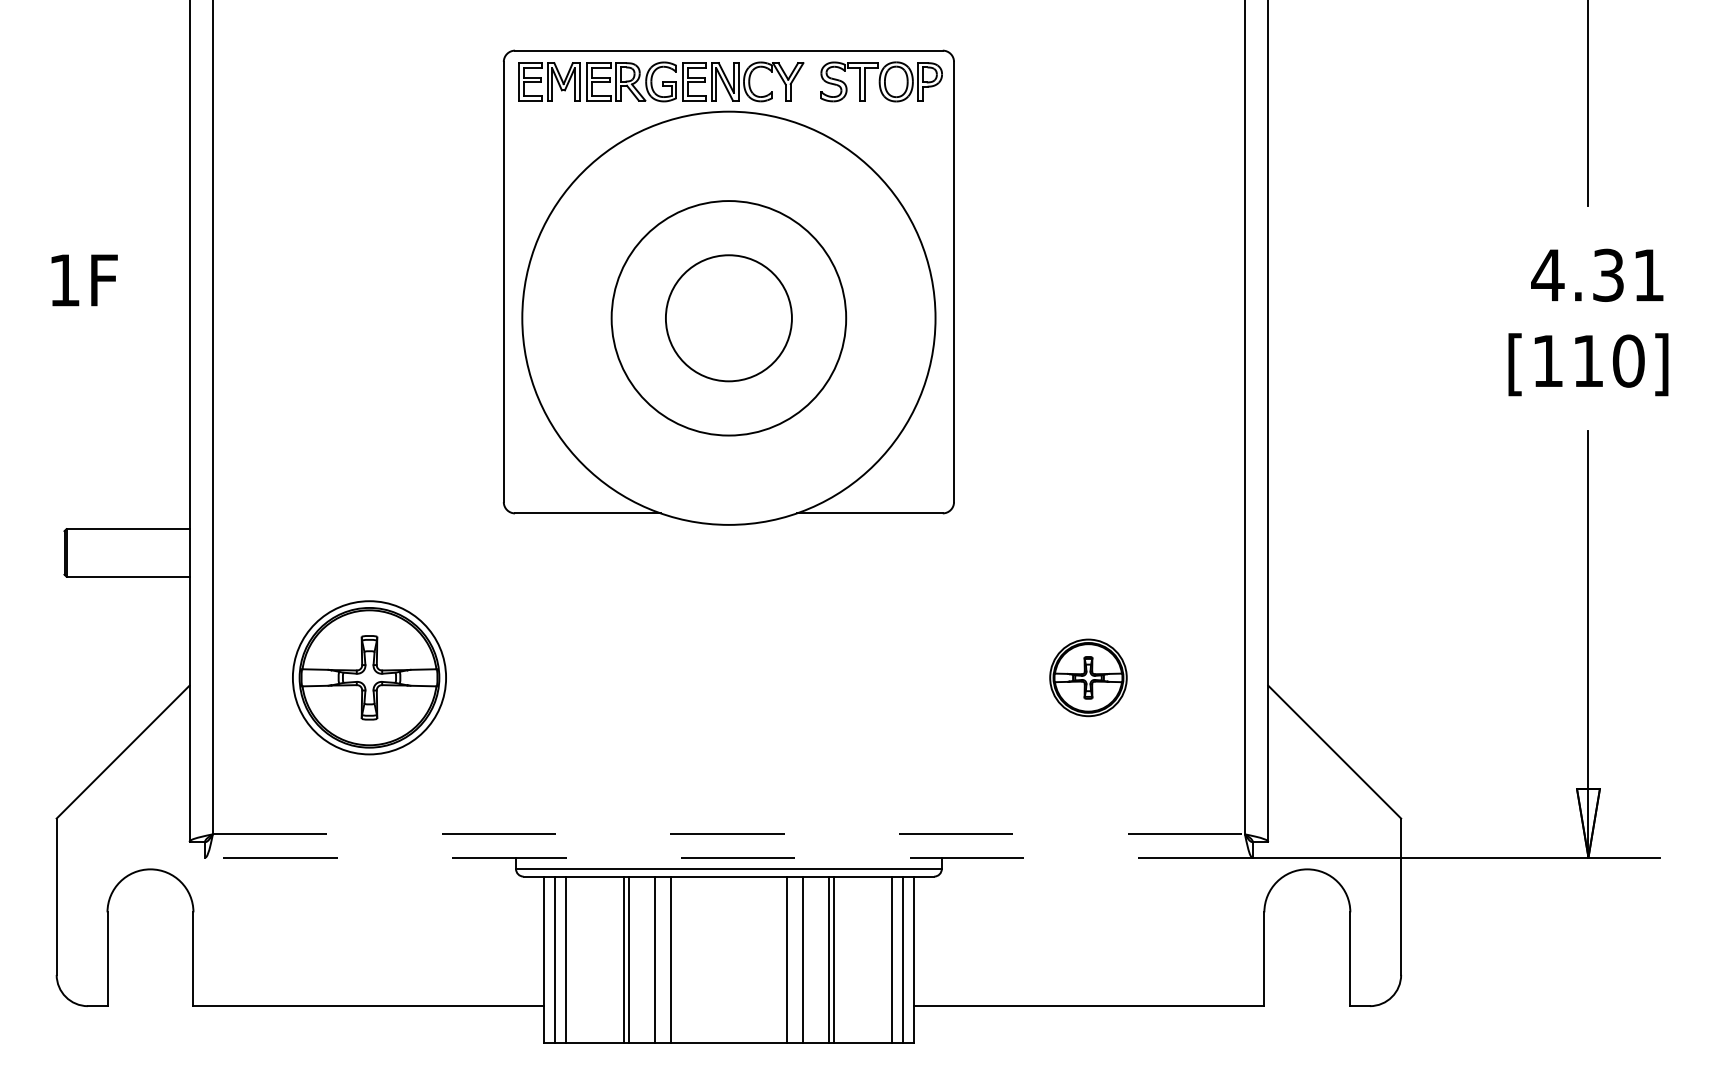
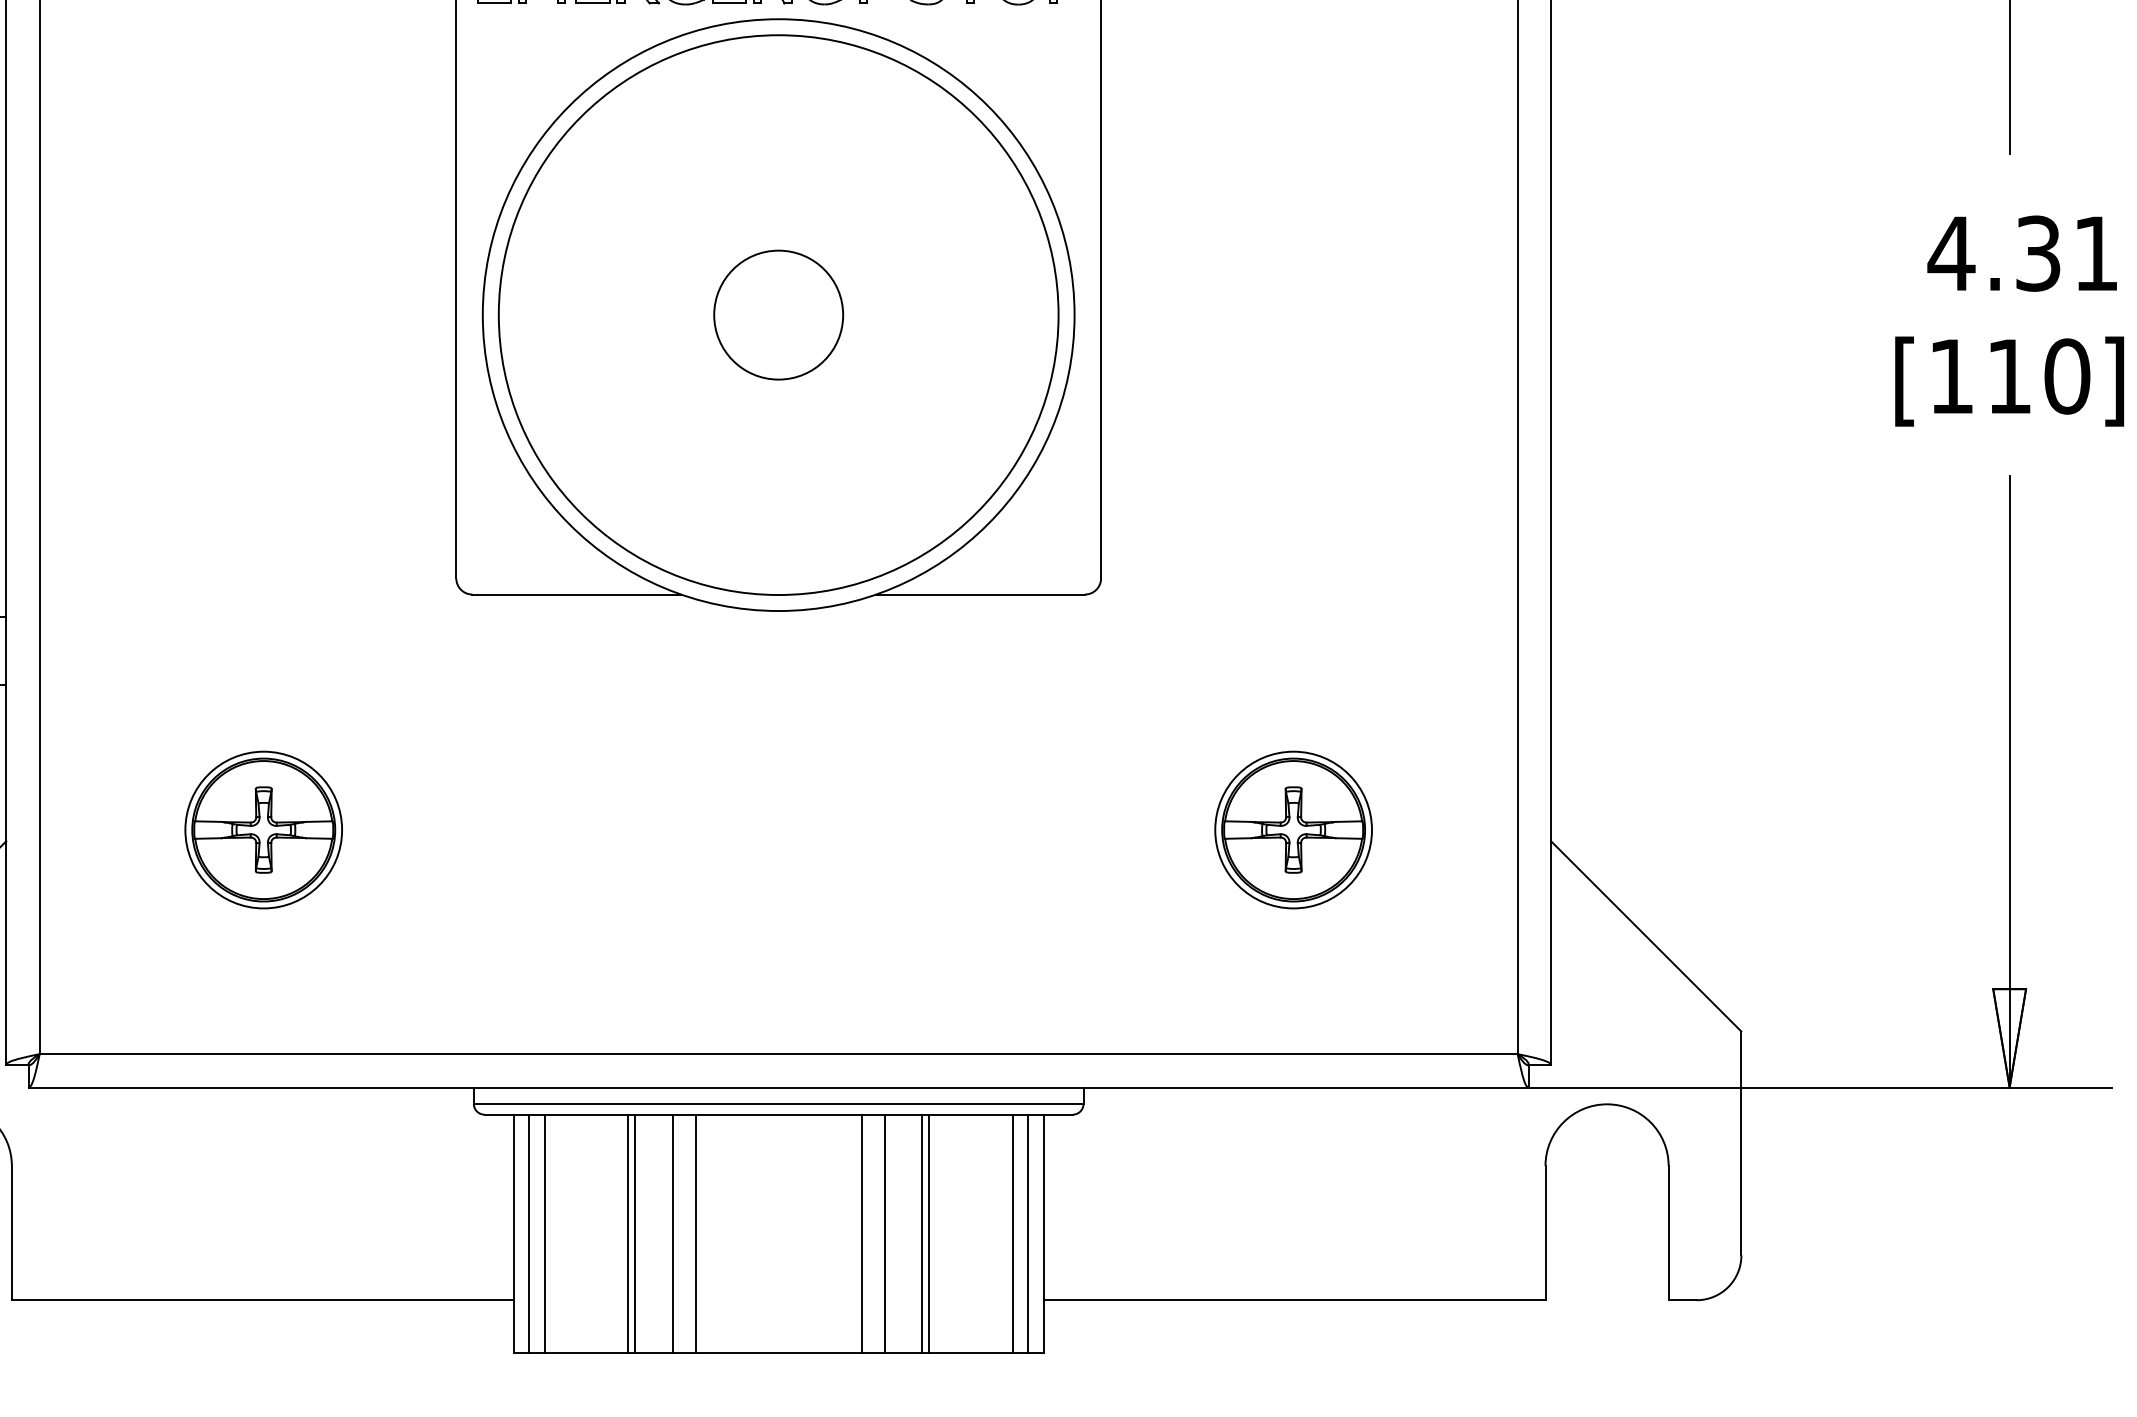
circle: (728, 317) -> (778, 313), size x1.67
circle: (728, 318) -> (778, 315), size x0.71
part: (368, 677) -> (262, 829), size x0.71
part: (1088, 677) -> (1293, 829), size x1.43
line: (729, 834) -> (779, 1054), dashed -> solid
line: (728, 857) -> (778, 1087), dashed -> solid

